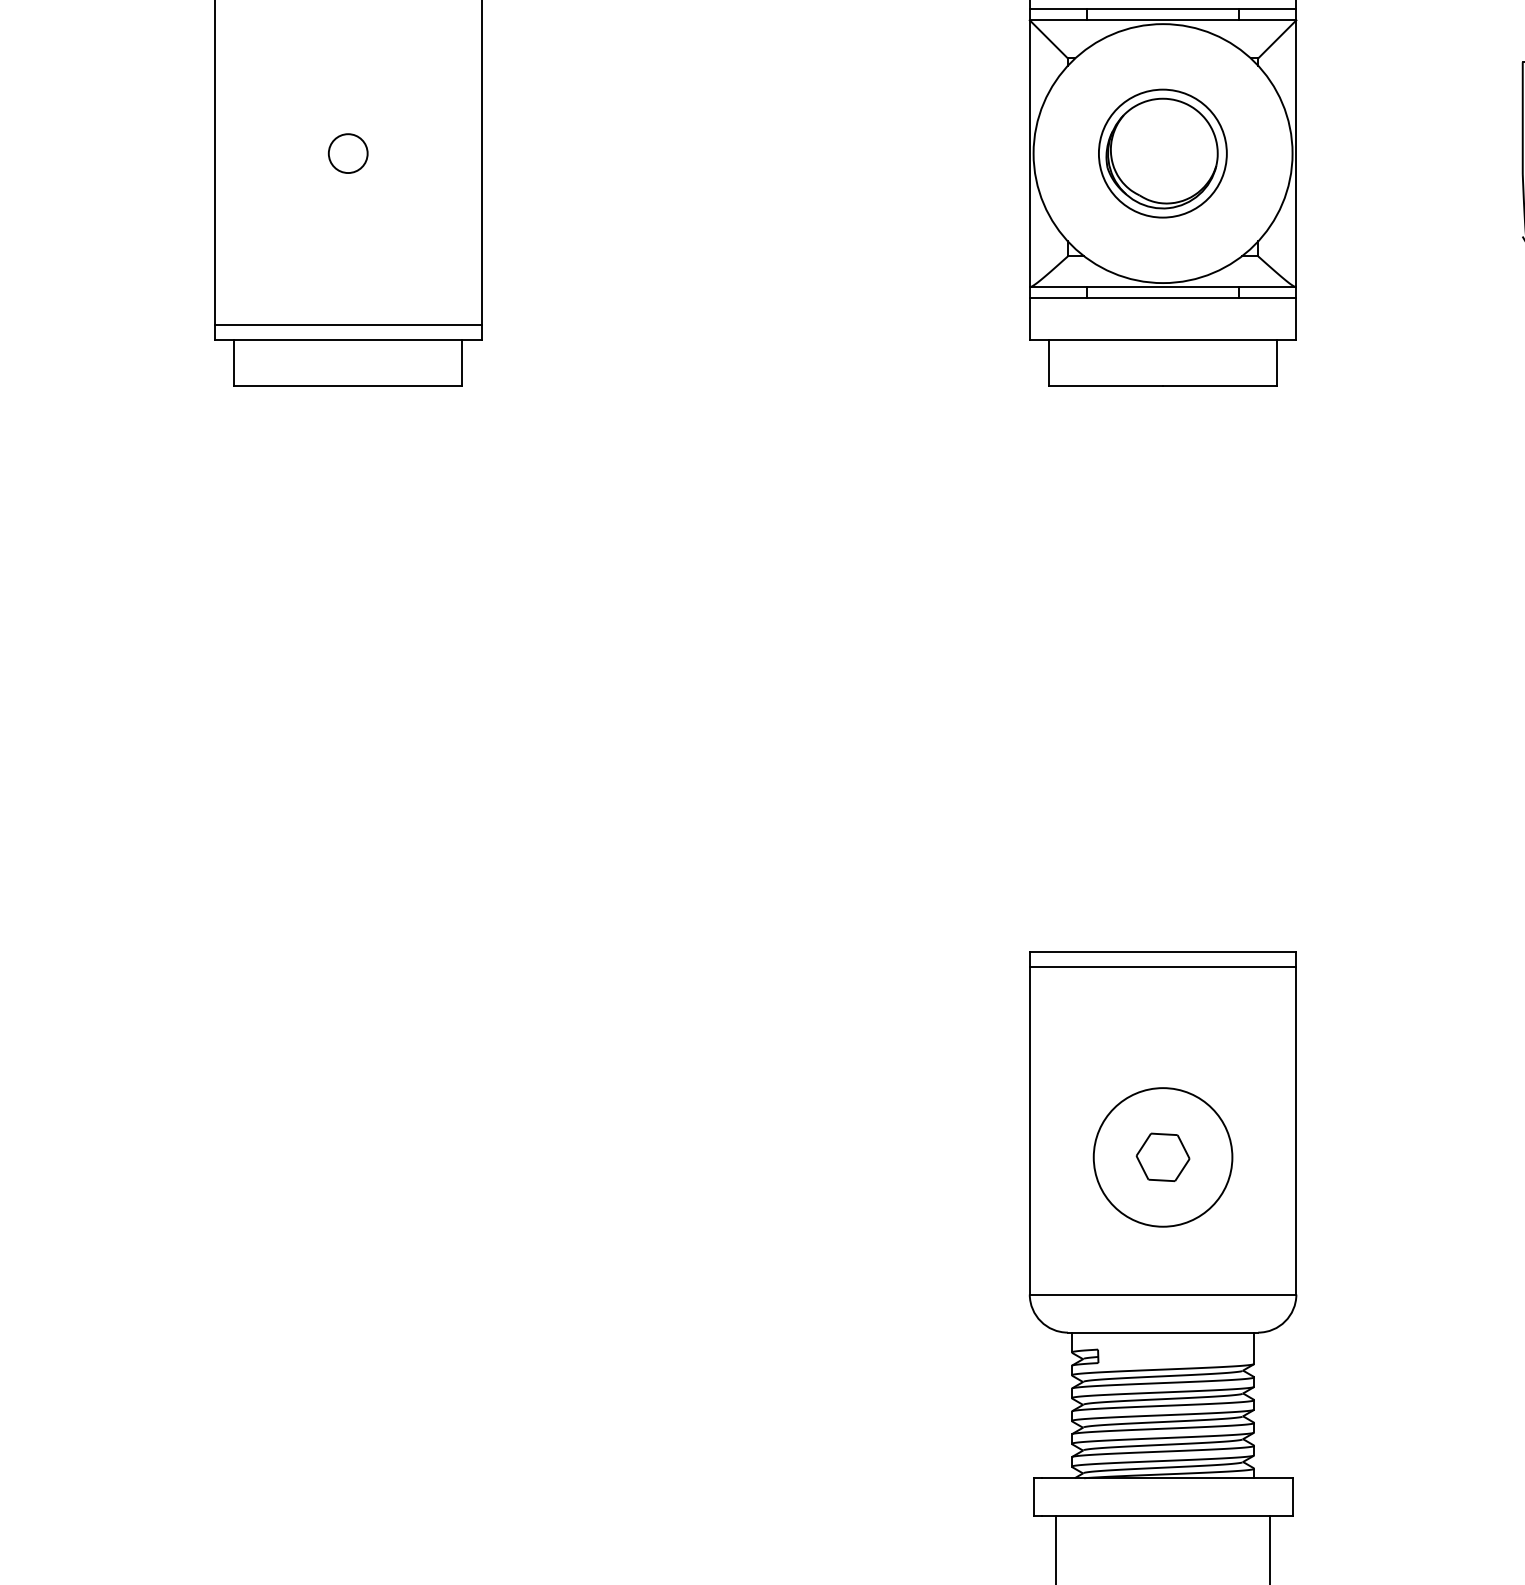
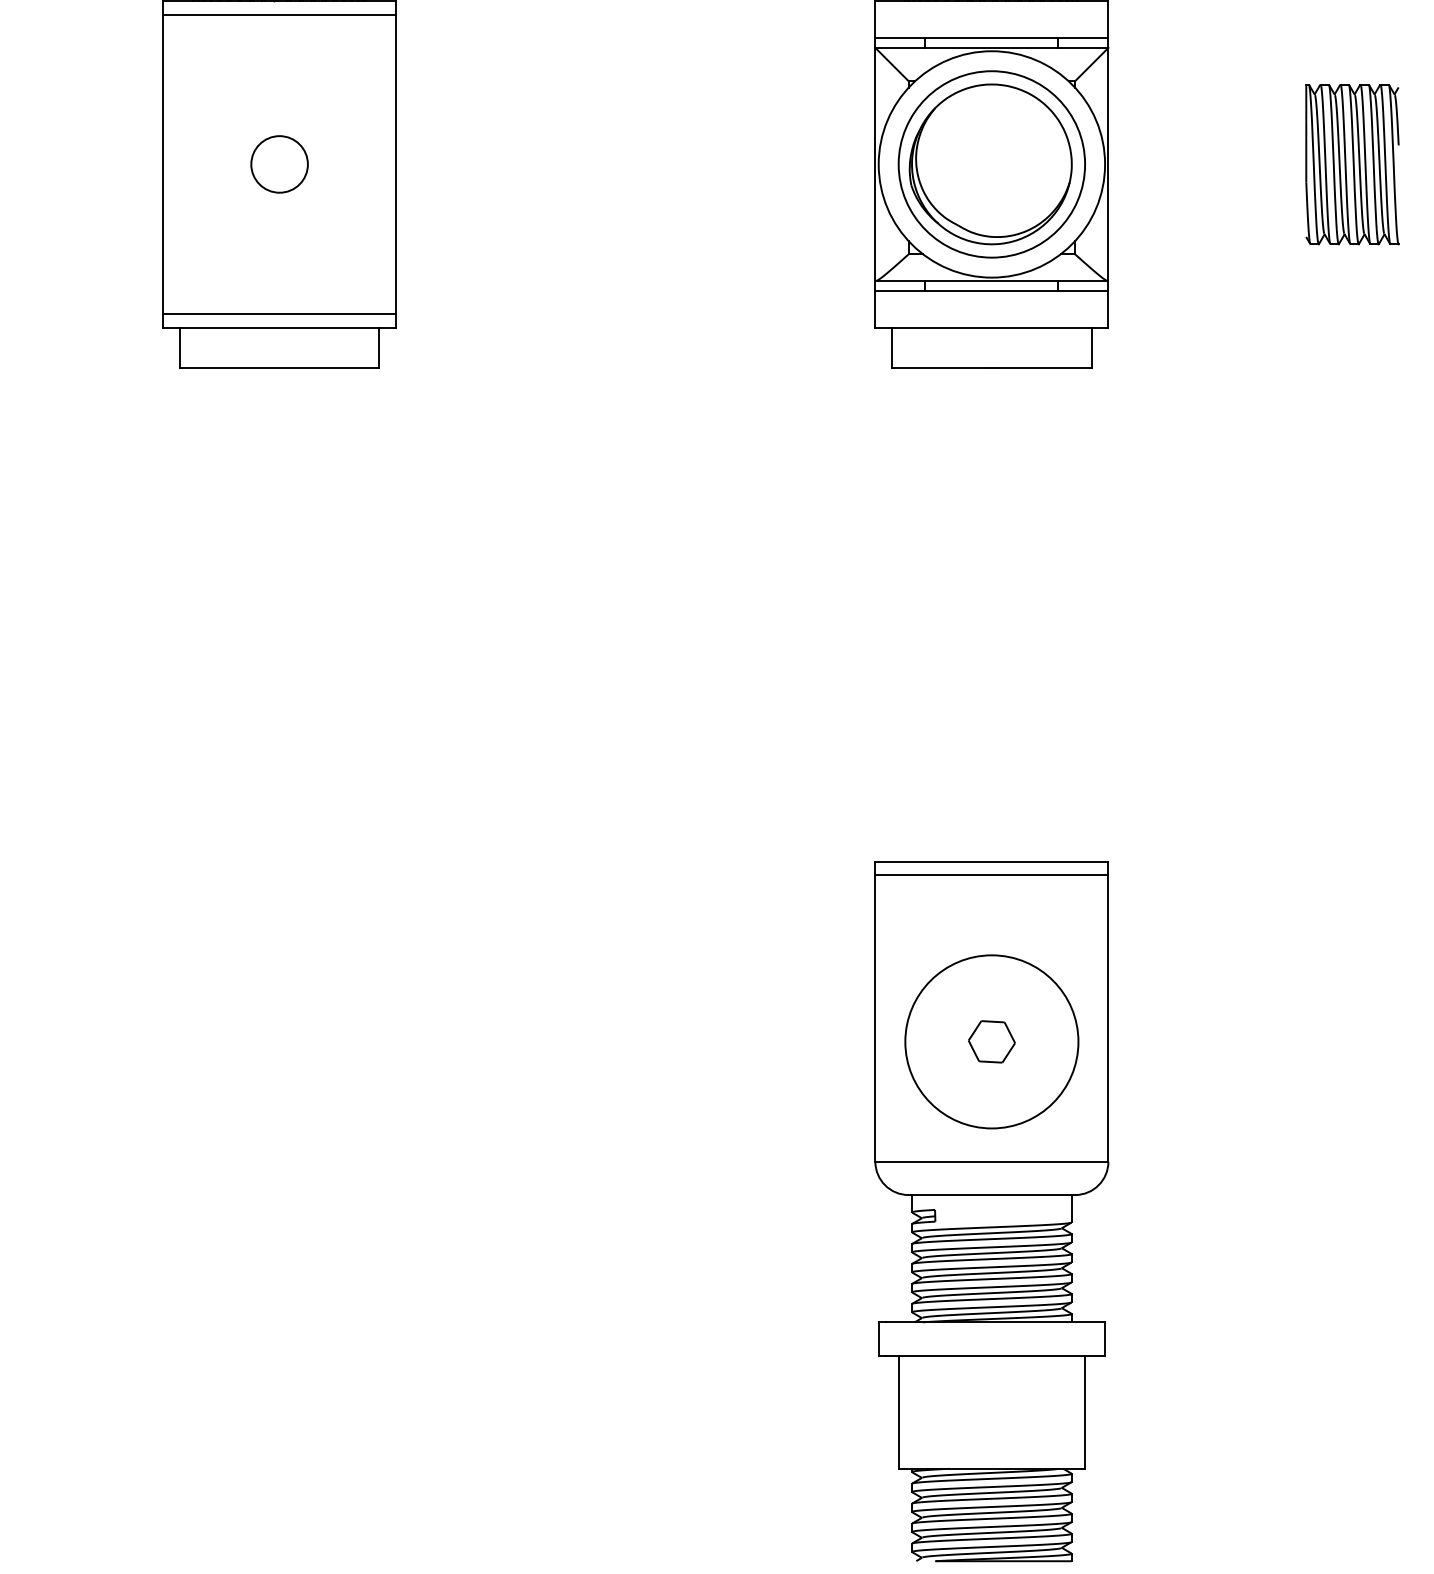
circle: (348, 153) -> (279, 164), size x1.67
part: (1162, 153) -> (991, 164), size x1.67
circle: (1162, 1156) -> (991, 1041), size x1.43

